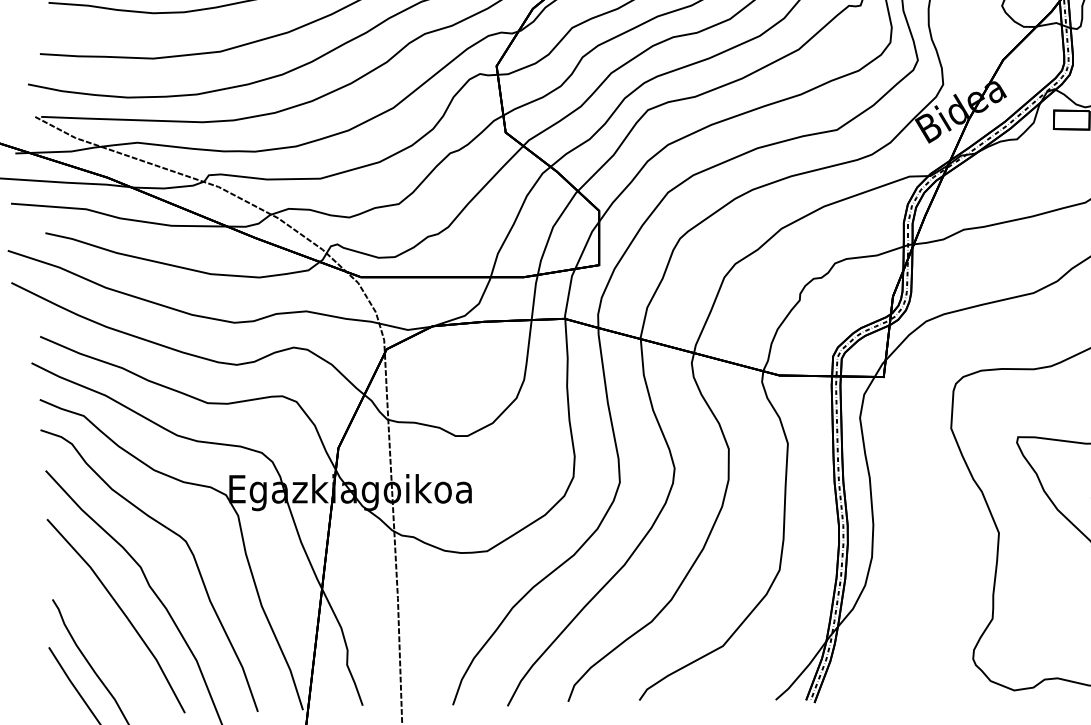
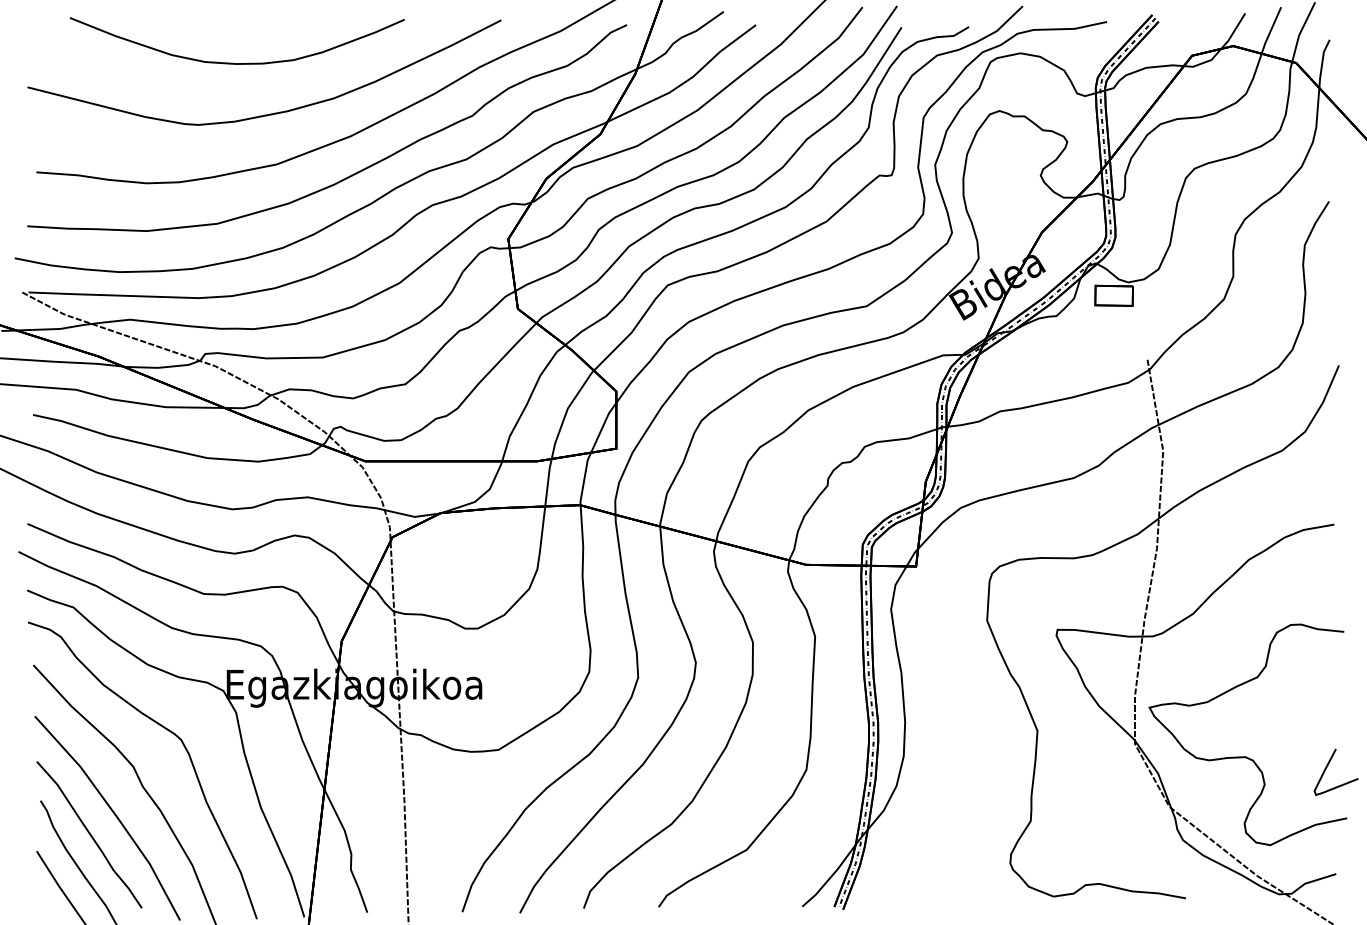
curve: (98, 631) -> (89, 834), added

